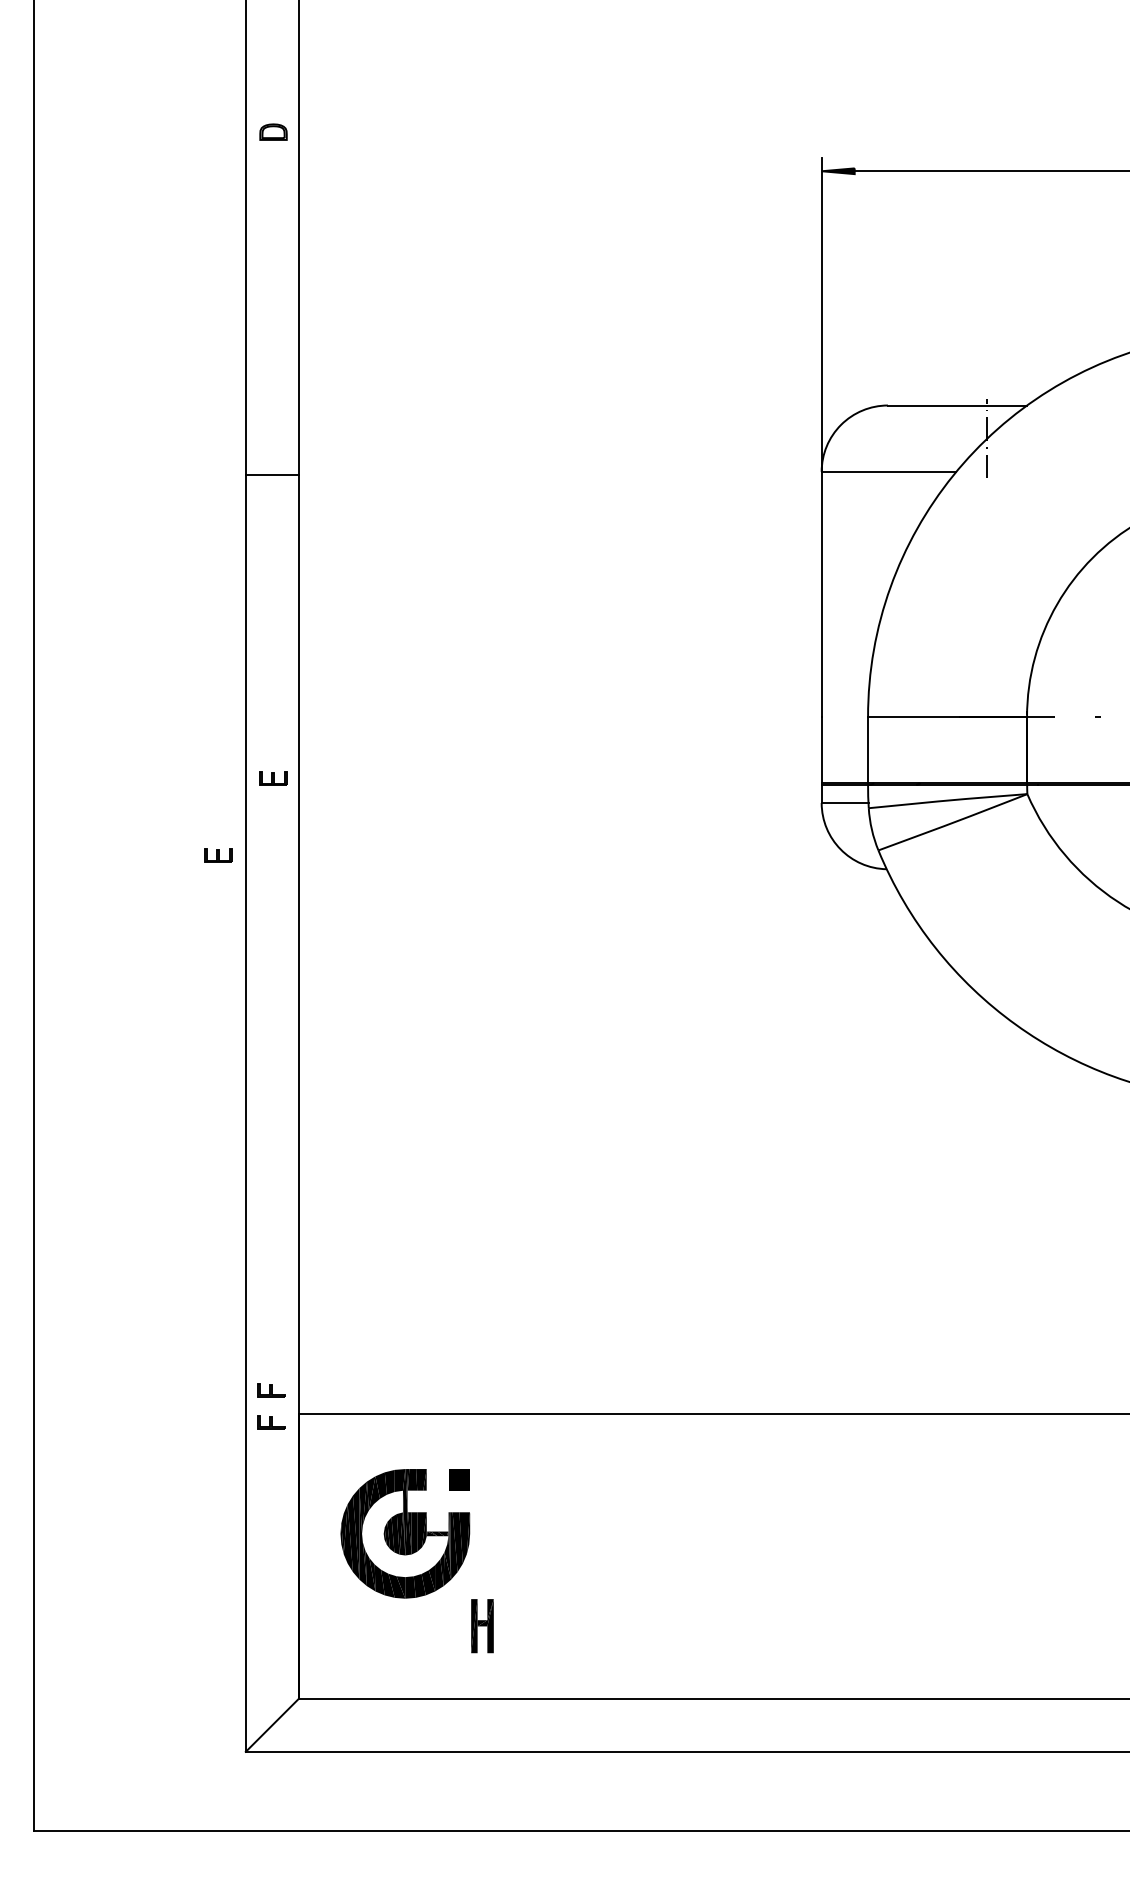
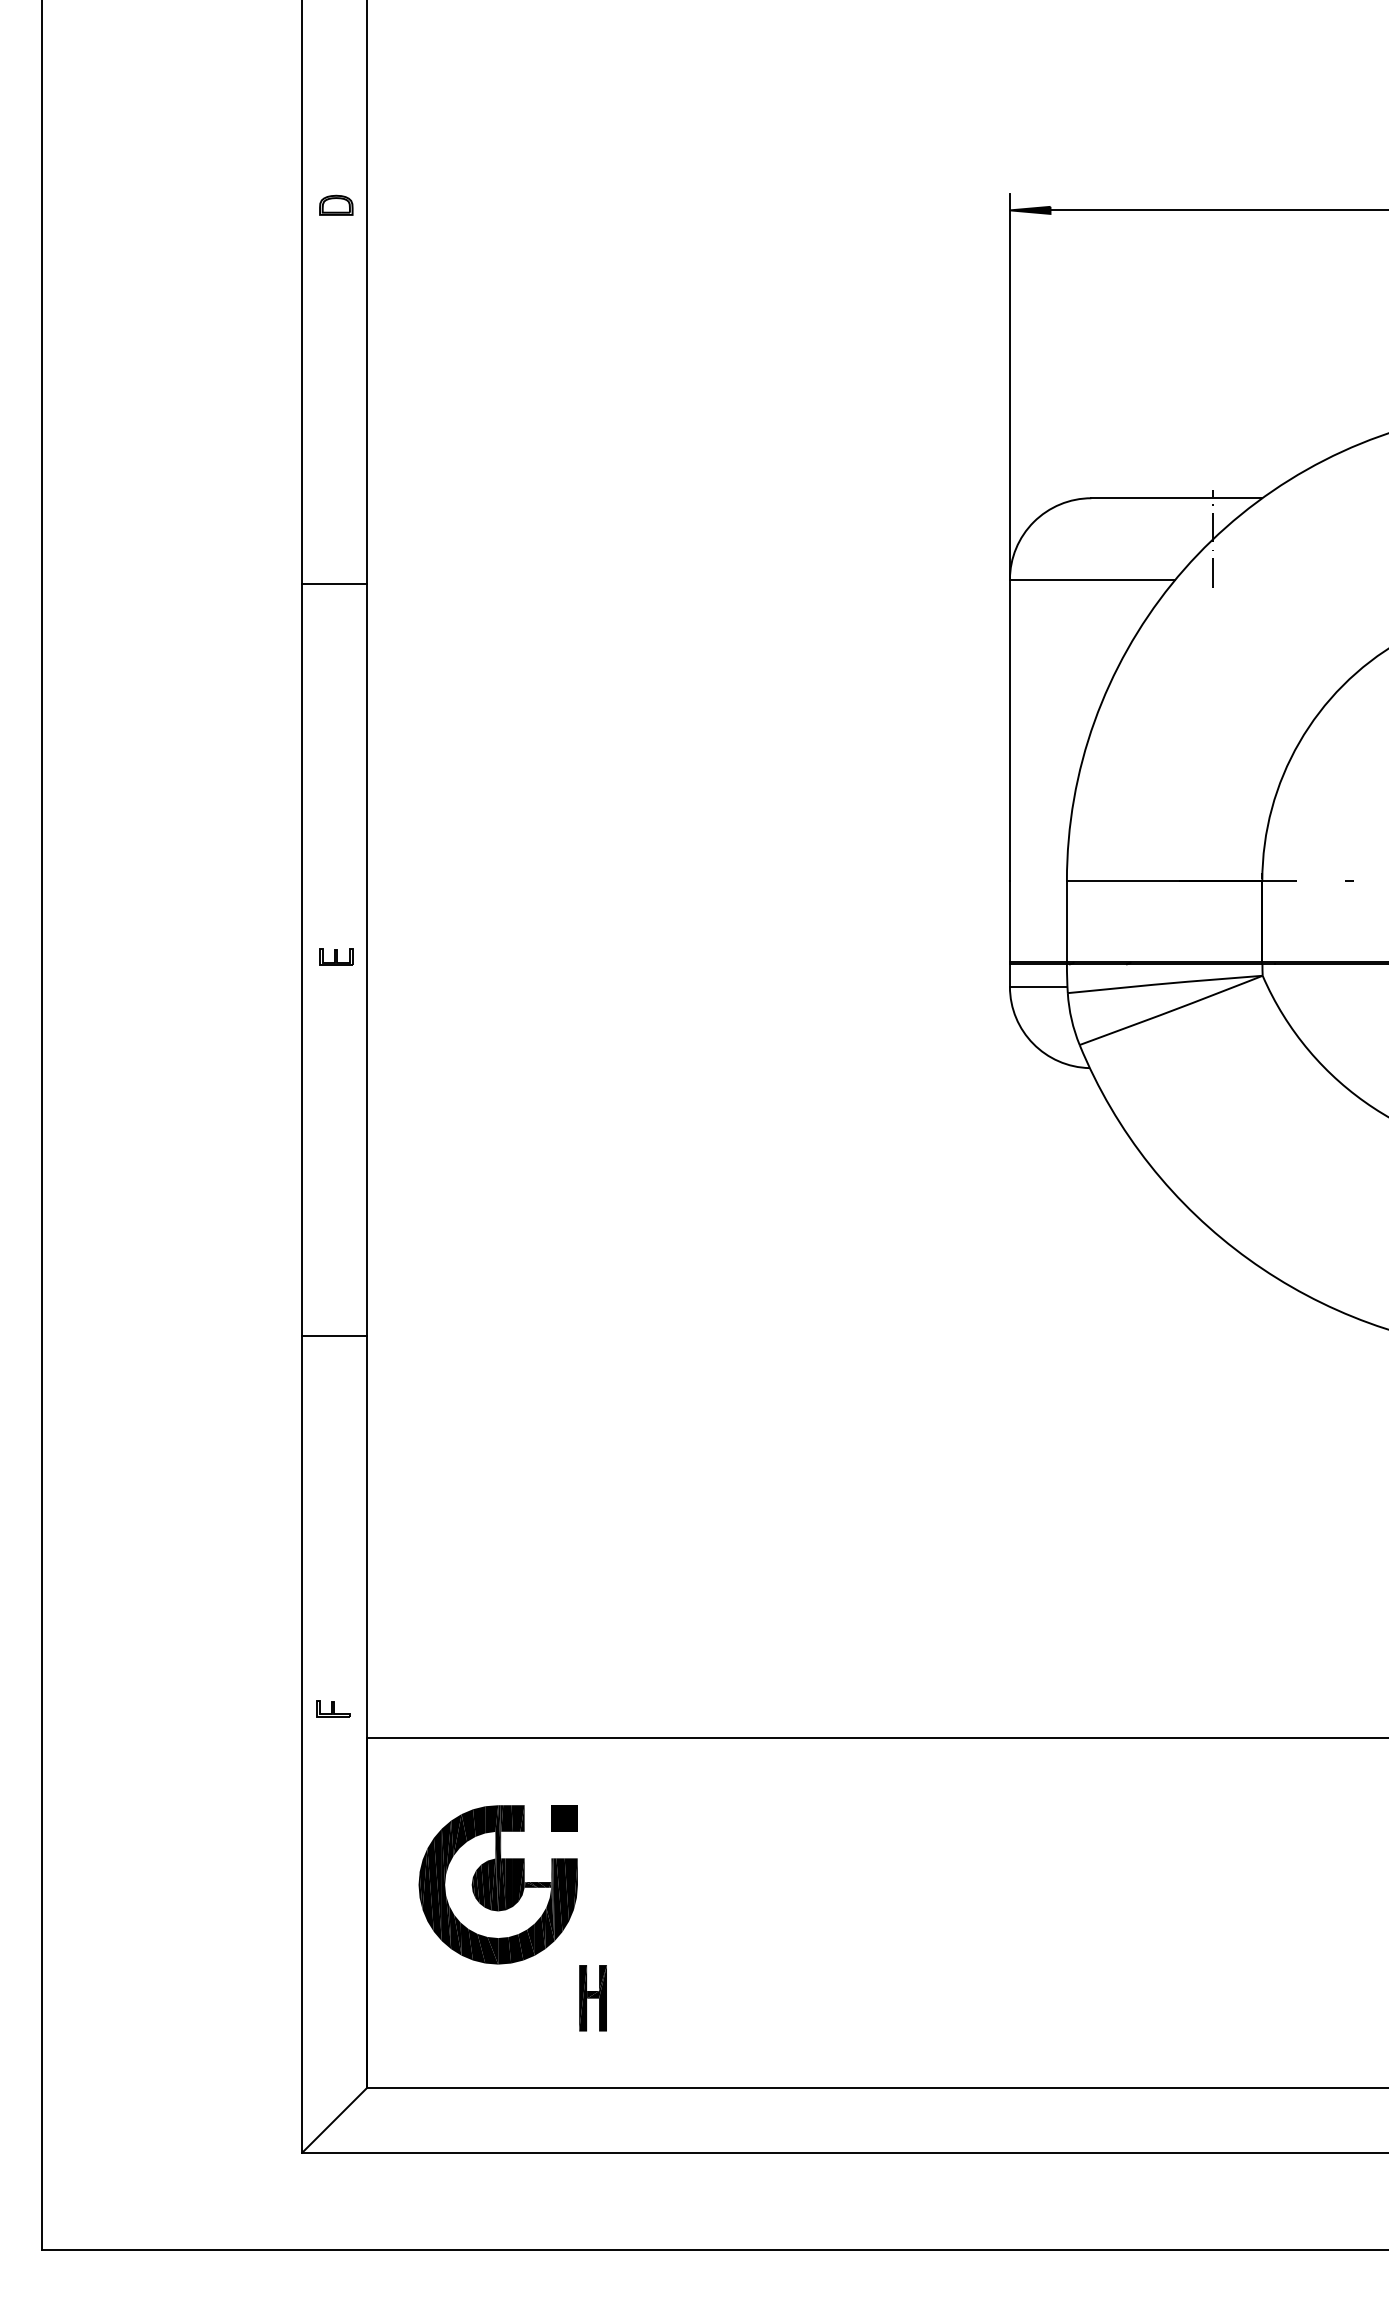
part: (273, 131) -> (336, 204), moved
part: (218, 855) -> (268, 1051), removed
line: (271, 1087) -> (333, 1336), added
part: (271, 1422) -> (333, 1748), removed

